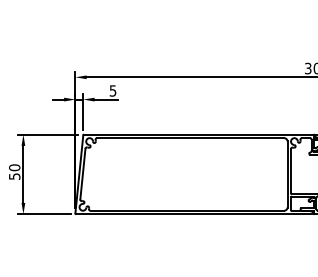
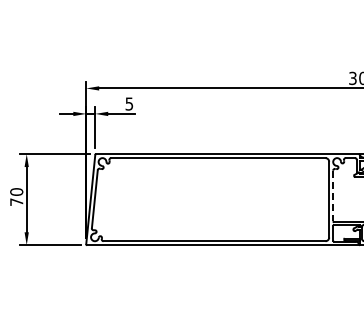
line: (291, 171) -> (333, 196), solid -> dashed
text: (14, 176) -> (16, 201), 50 -> 70

